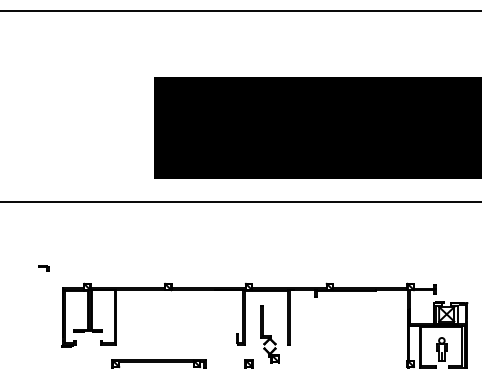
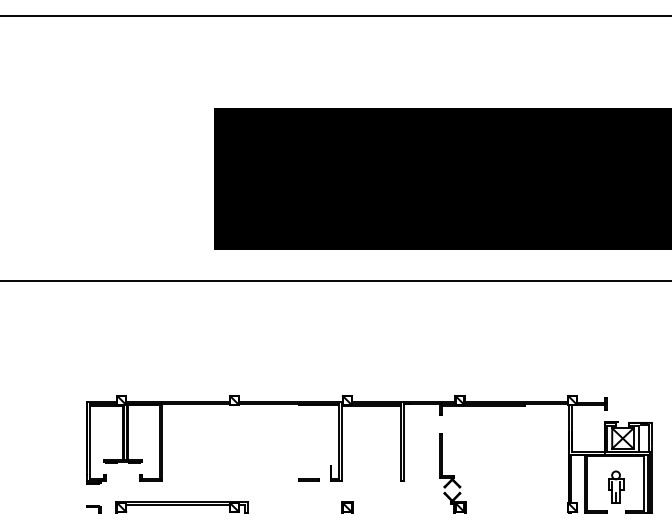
part: (43, 268) -> (93, 509), moved
part: (270, 334) -> (452, 473), moved
line: (221, 343) -> (308, 479), added
part: (158, 363) -> (181, 507), moved

